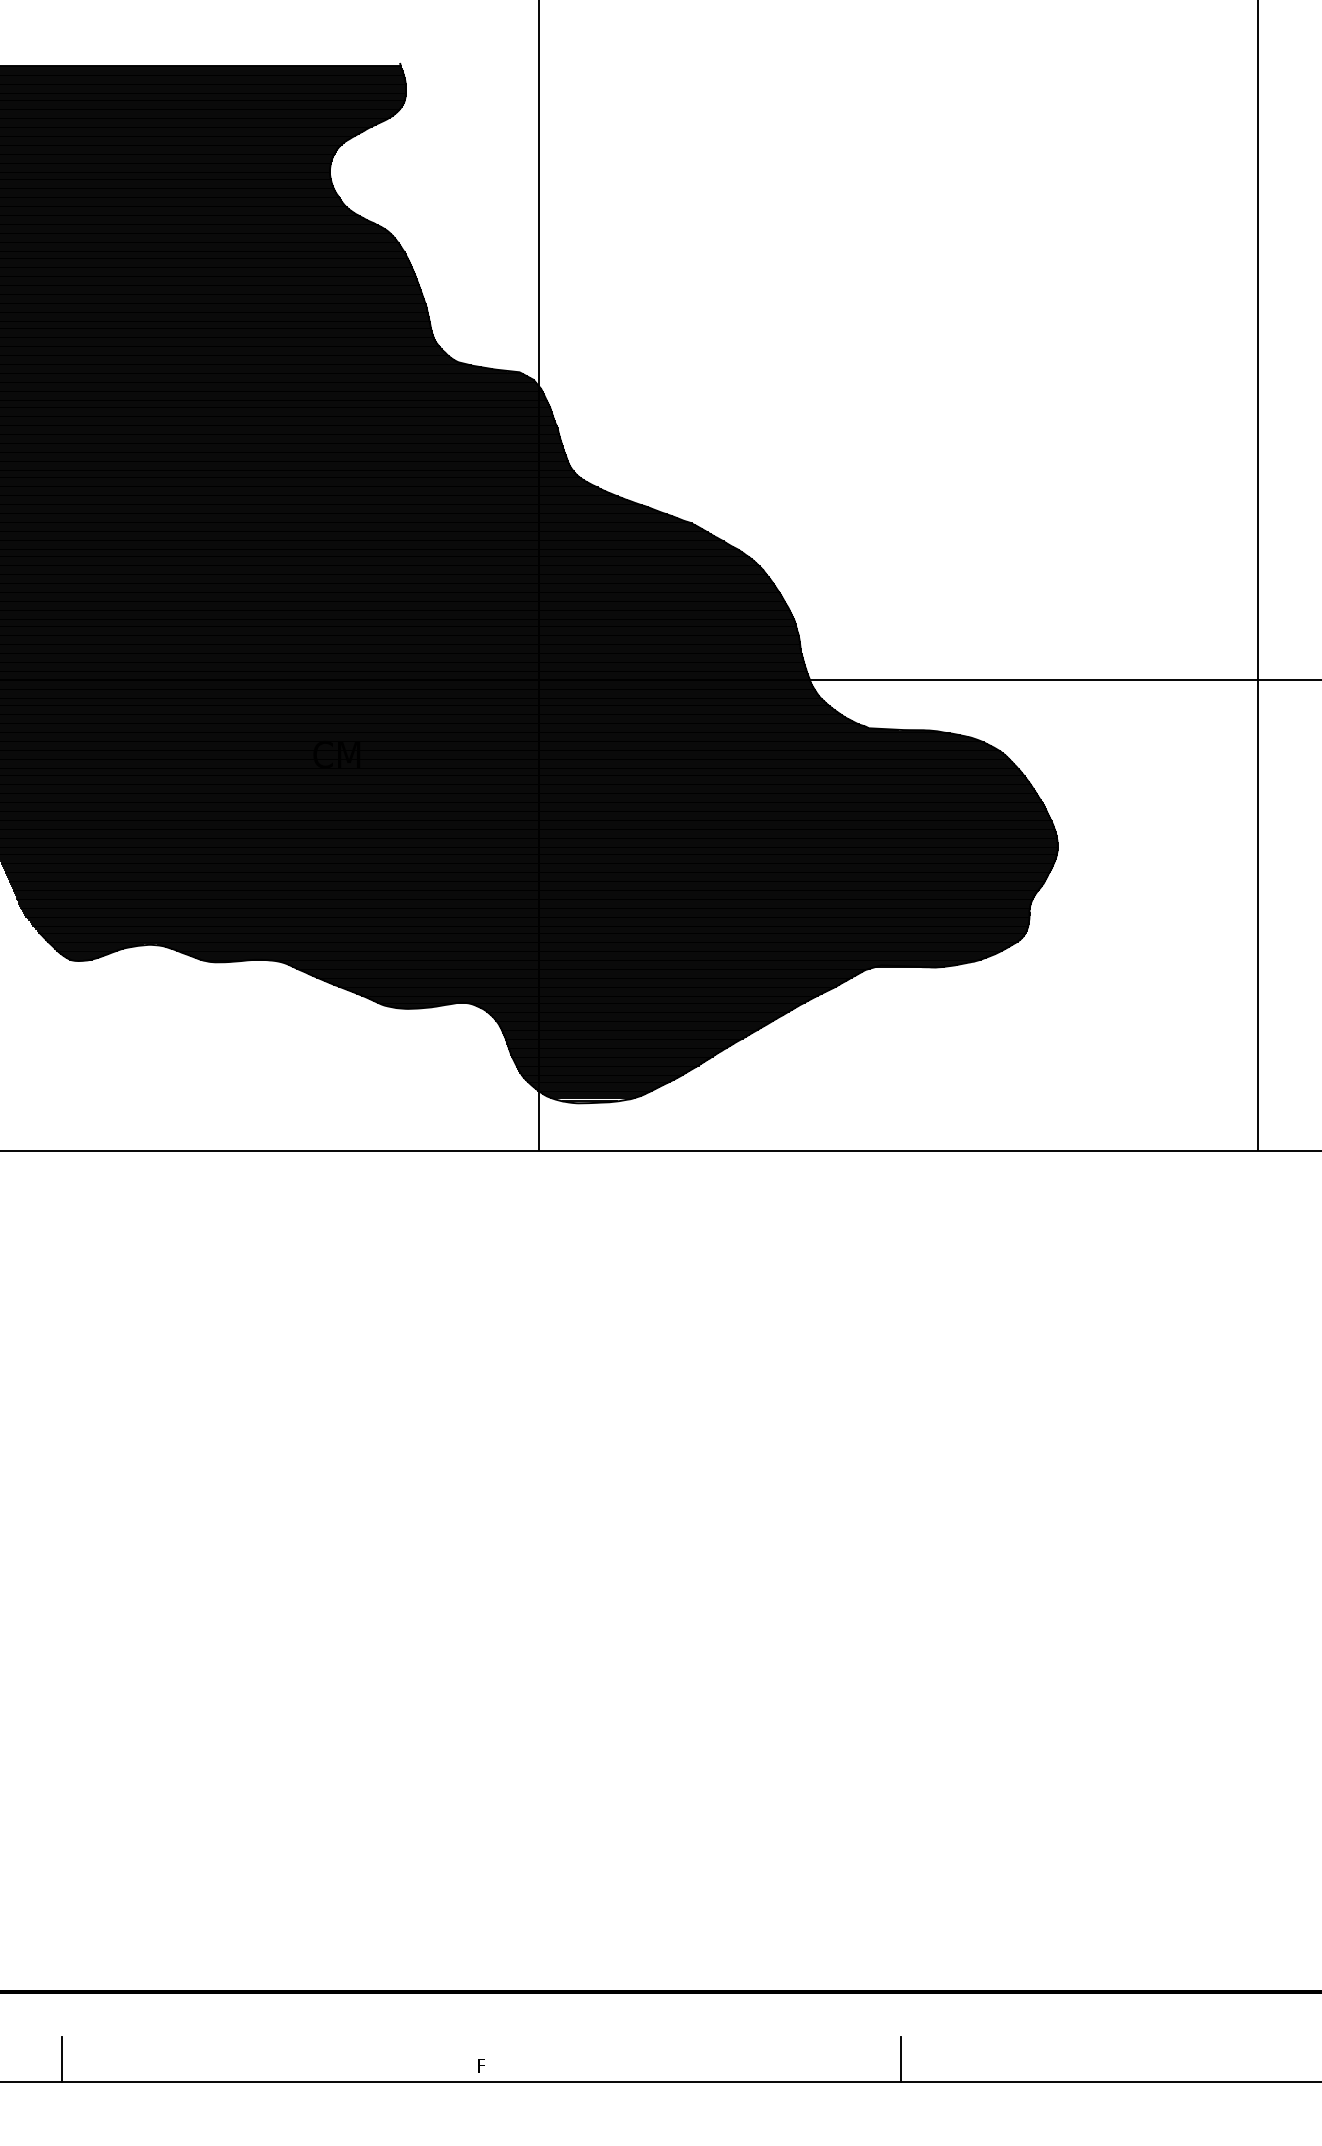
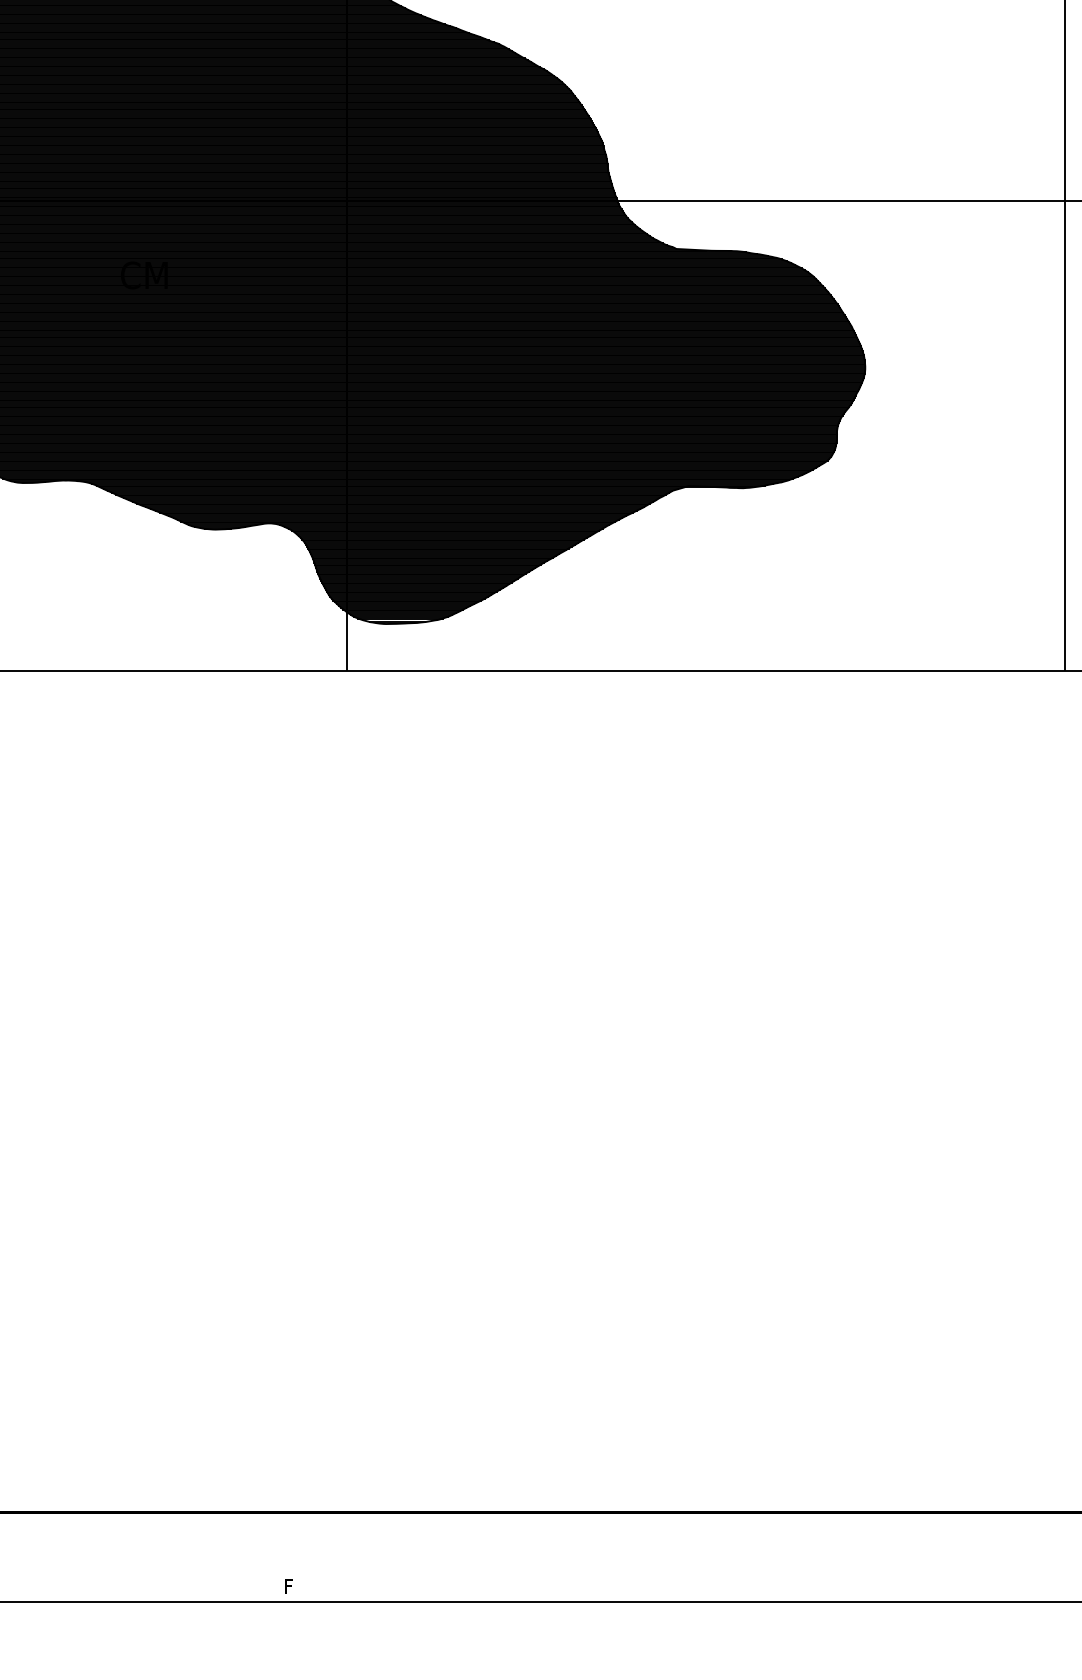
line: (901, 2058) -> (709, 1579), removed

